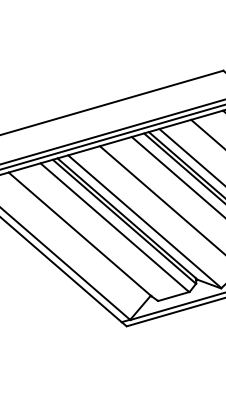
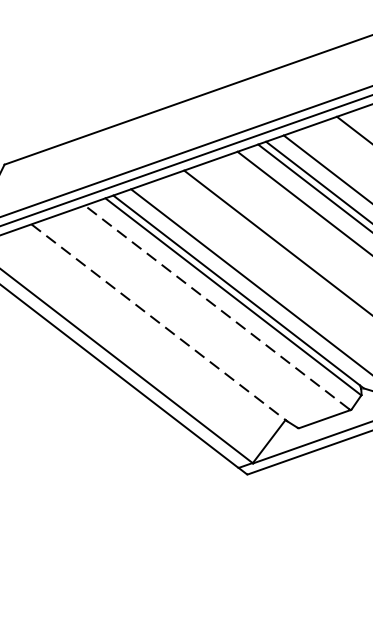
line: (114, 227) -> (217, 307), solid -> dashed
line: (80, 234) -> (159, 322), solid -> dashed

